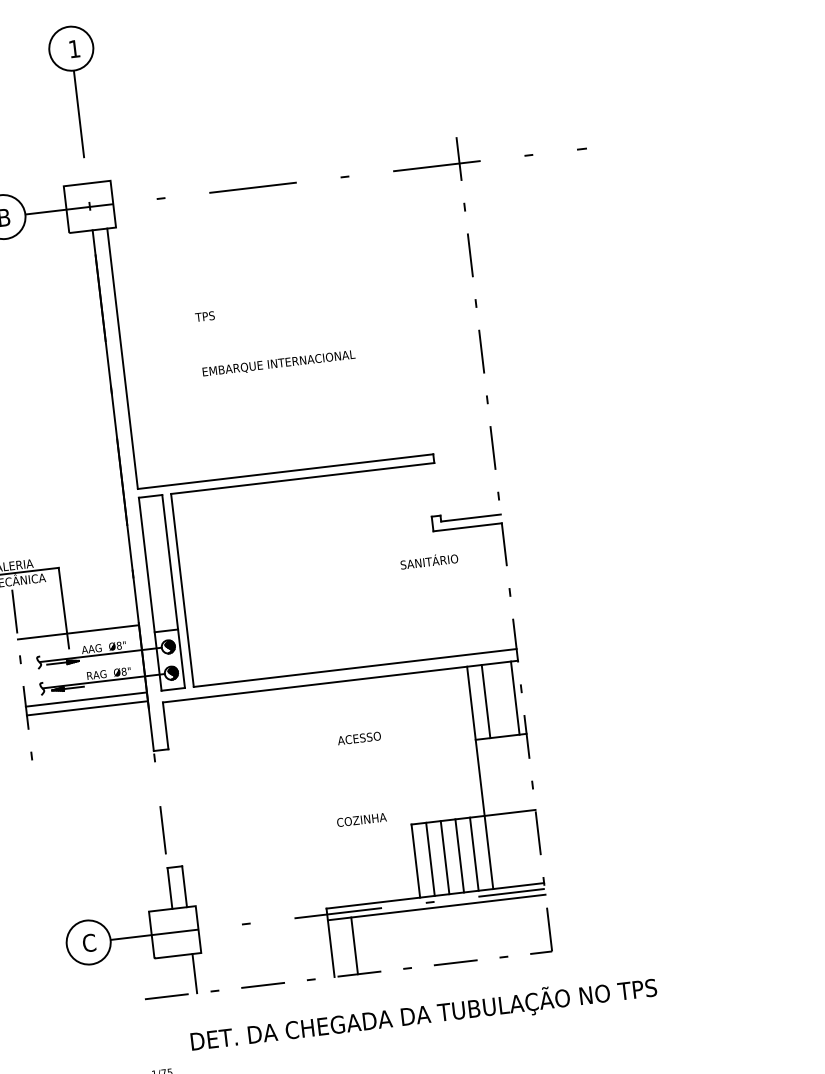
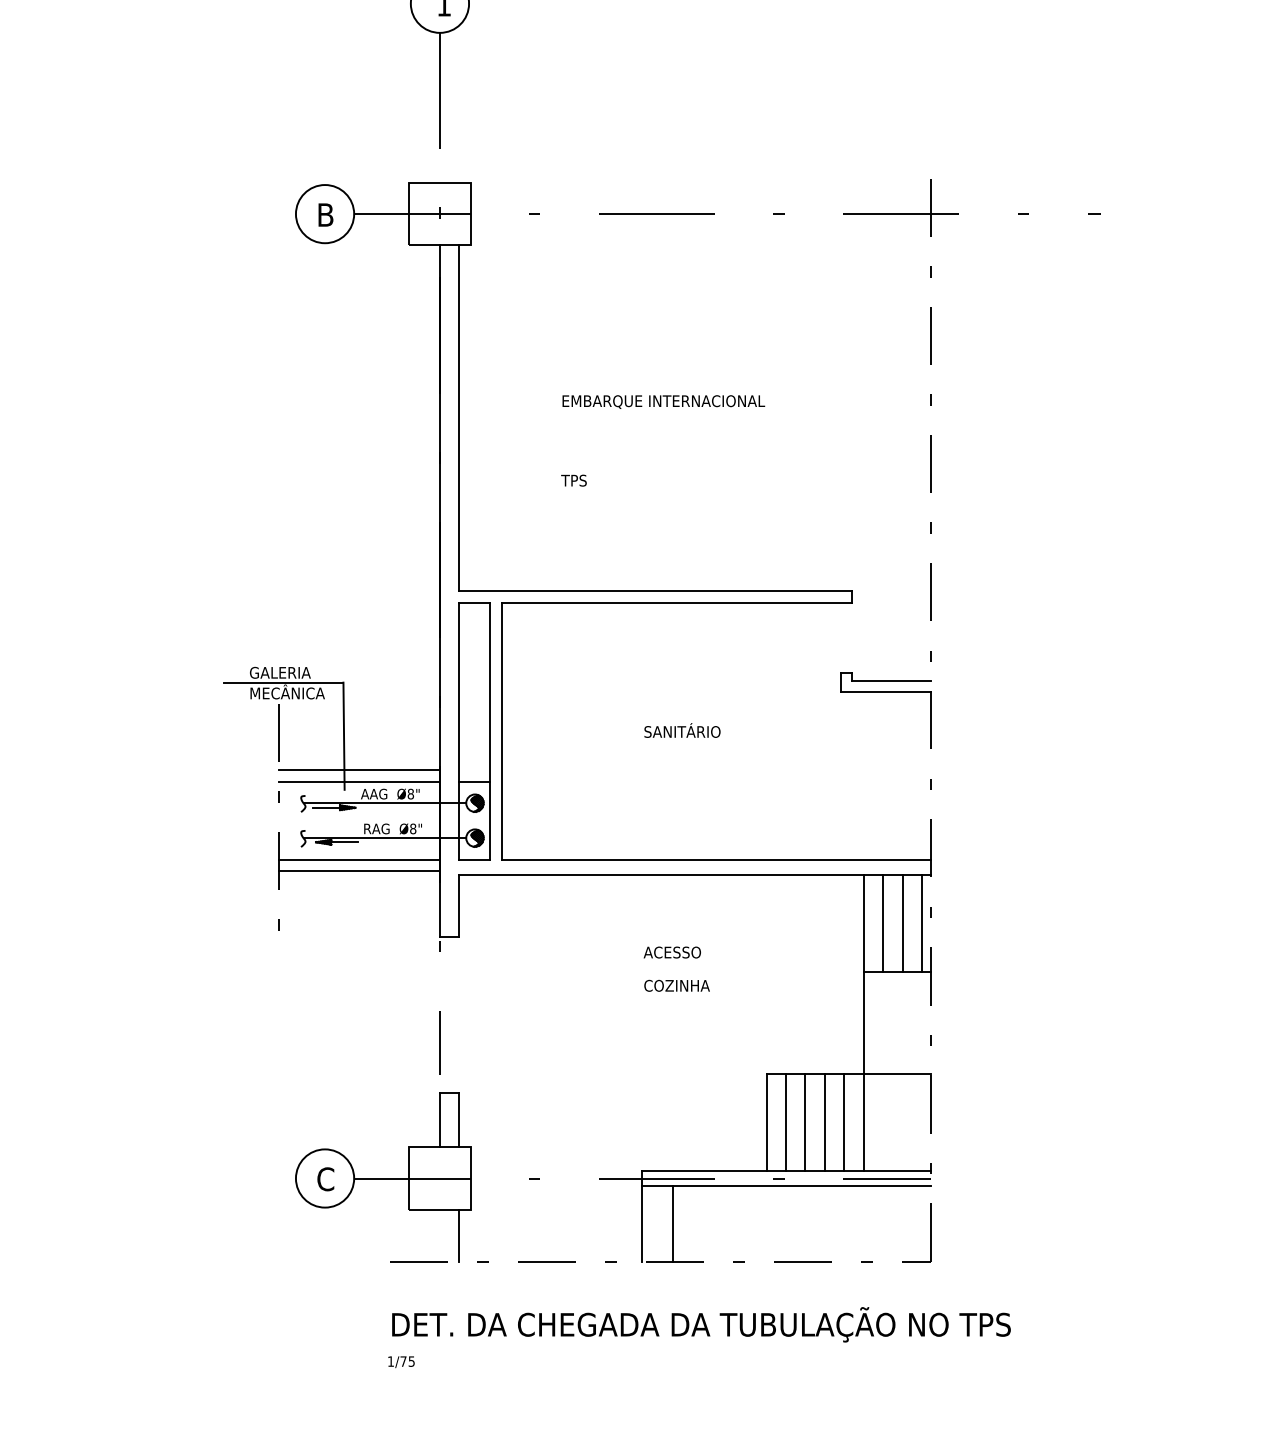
text: (204, 316) -> (573, 480), moved
text: (278, 363) -> (663, 401), moved
text: (429, 560) -> (682, 730), moved
line: (78, 640) -> (358, 781), added
line: (500, 699) -> (902, 923), added
text: (358, 738) -> (671, 952), moved
text: (361, 819) -> (676, 985), moved
text: (423, 1014) -> (701, 1324), moved

